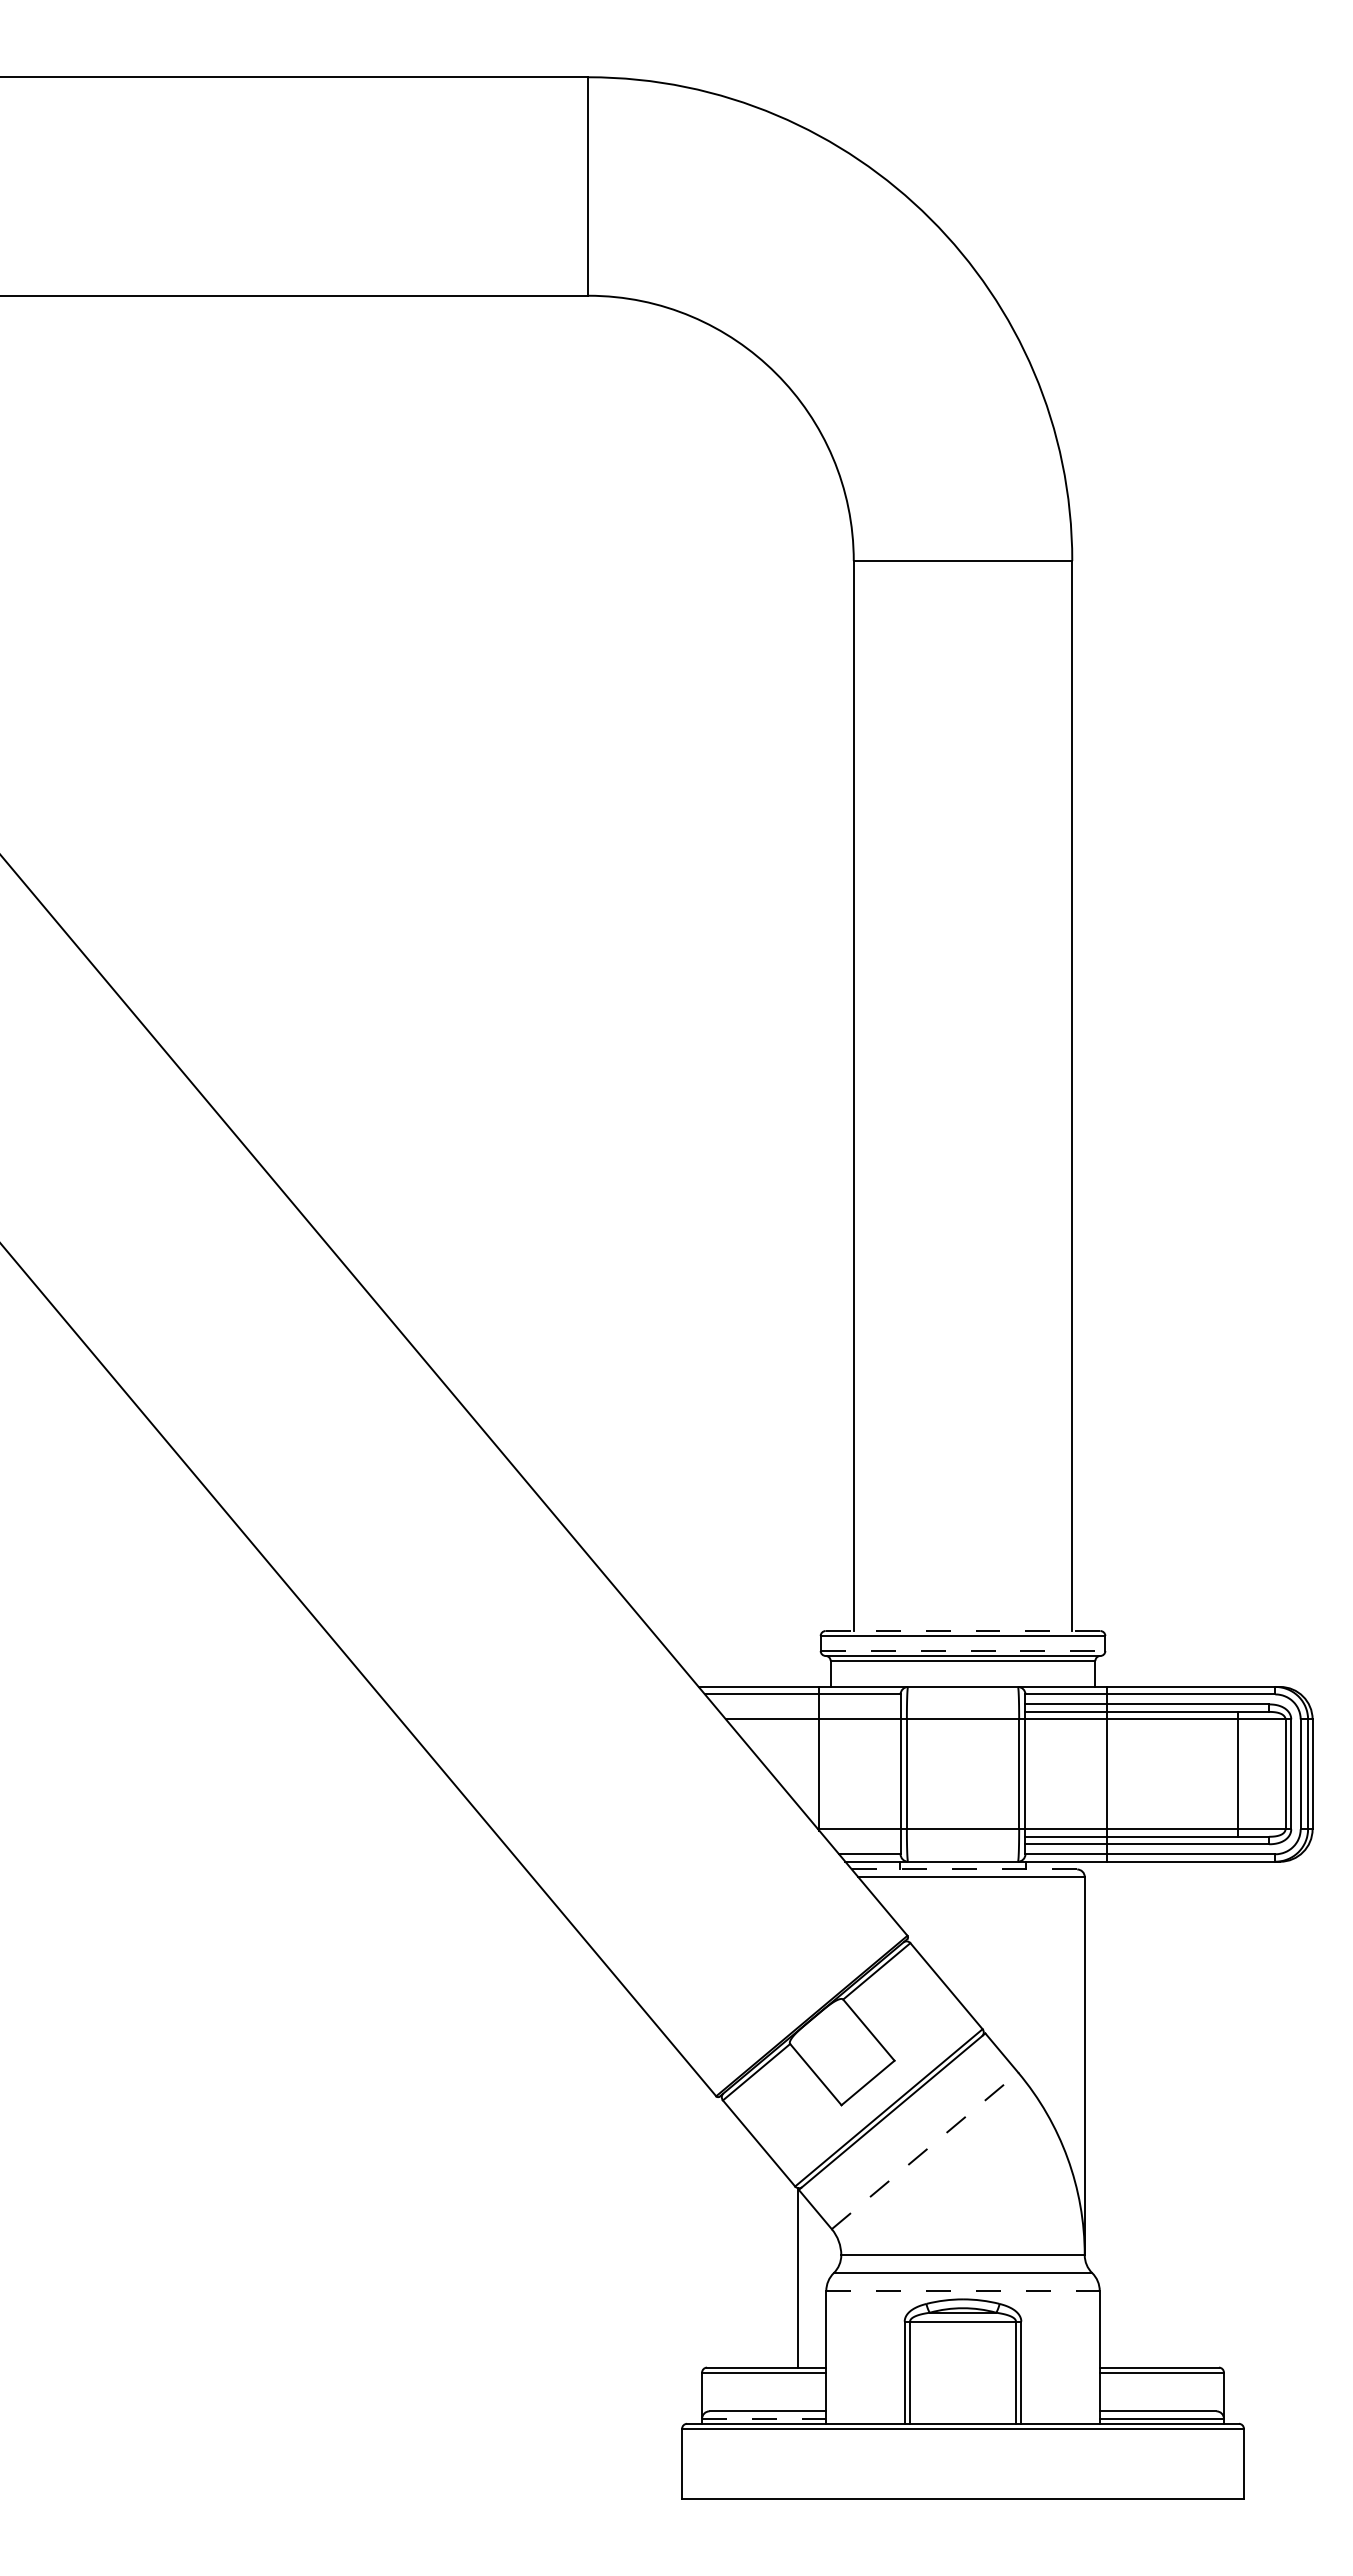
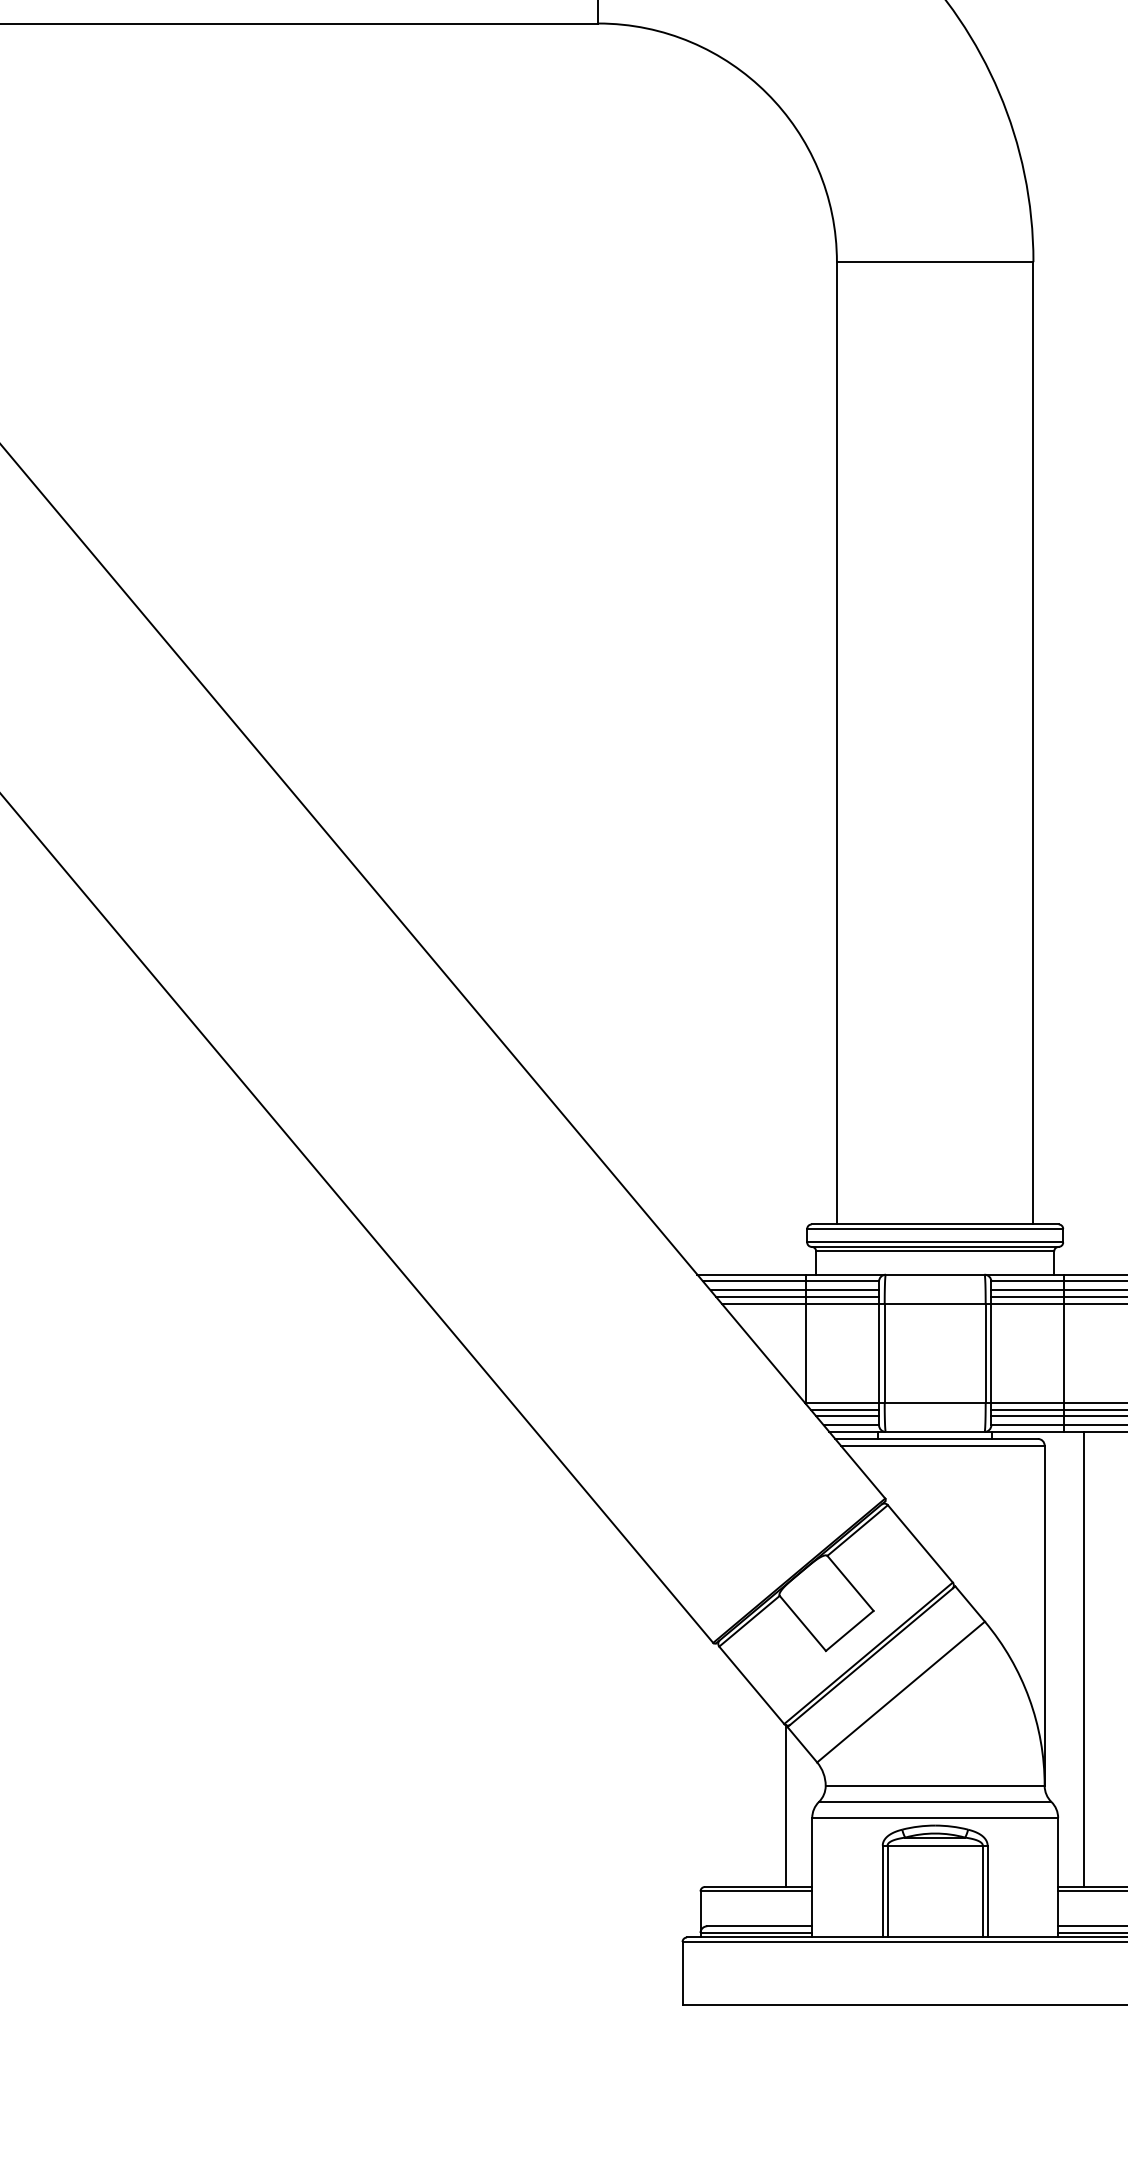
line: (963, 1631) -> (935, 1224), dashed -> solid
line: (963, 1651) -> (935, 1242), dashed -> solid
line: (806, 1704) -> (794, 1290), added
line: (809, 1711) -> (797, 1296), added
line: (862, 1836) -> (844, 1409), added
line: (865, 1844) -> (847, 1416), added
line: (964, 1869) -> (936, 1438), dashed -> solid
line: (1128, 2114) -> (1084, 1659), added
line: (925, 2150) -> (901, 1691), dashed -> solid
line: (963, 2290) -> (935, 1817), dashed -> solid
line: (764, 2418) -> (756, 1932), dashed -> solid

